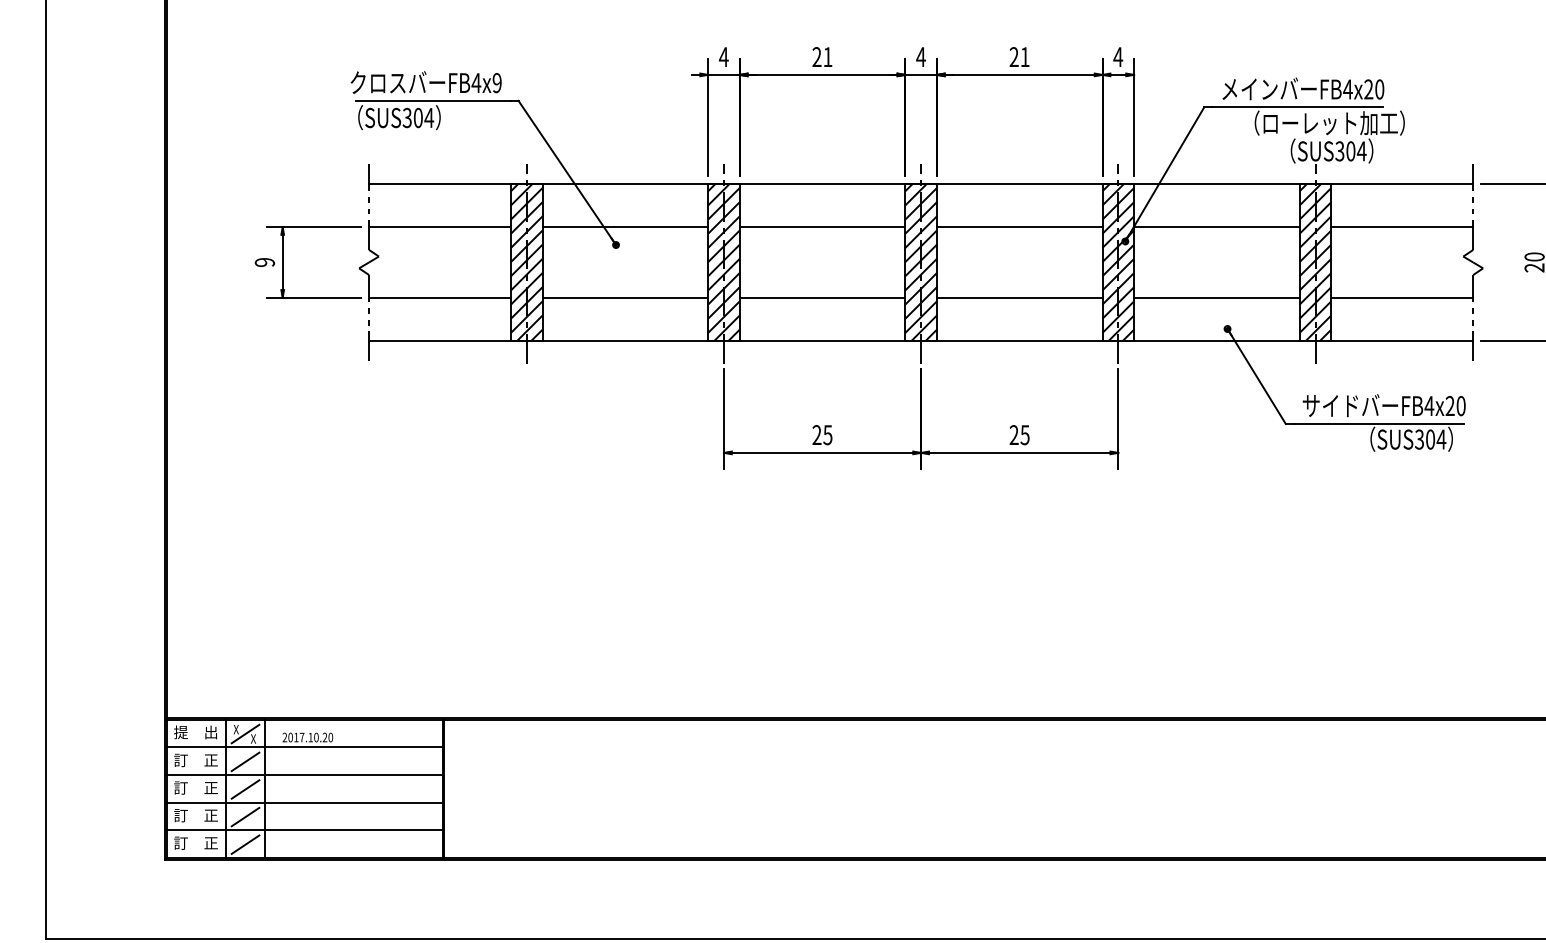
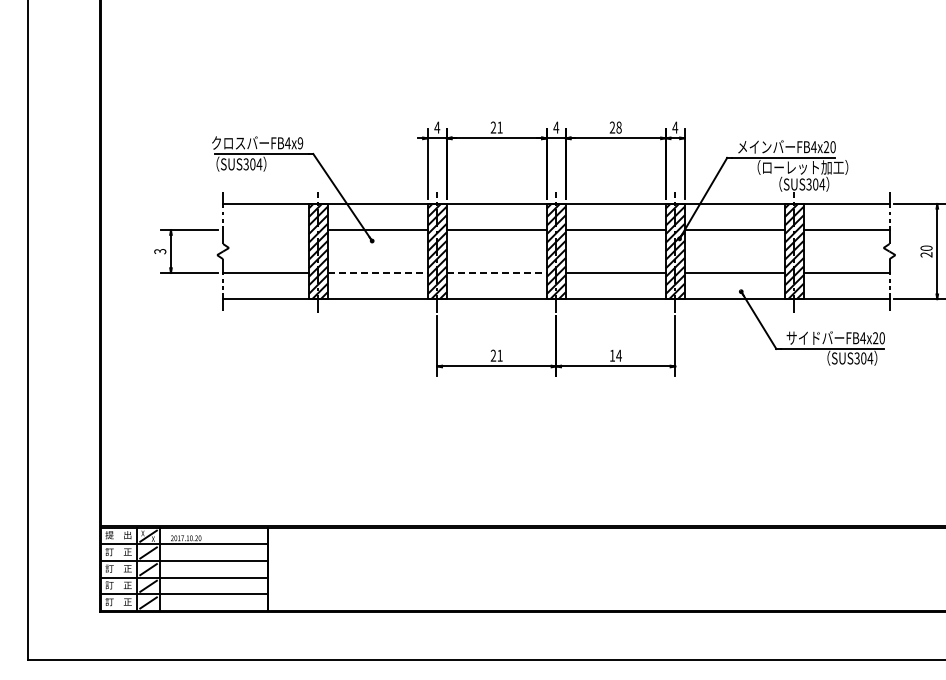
text: (1024, 56) -> (618, 127), 21 -> 28
line: (439, 227) -> (265, 230), removed
text: (265, 262) -> (160, 251), 9 -> 3
line: (624, 297) -> (377, 272), solid -> dashed
line: (822, 297) -> (496, 272), solid -> dashed
text: (826, 434) -> (499, 355), 25 -> 21
text: (1019, 434) -> (615, 355), 25 -> 14

